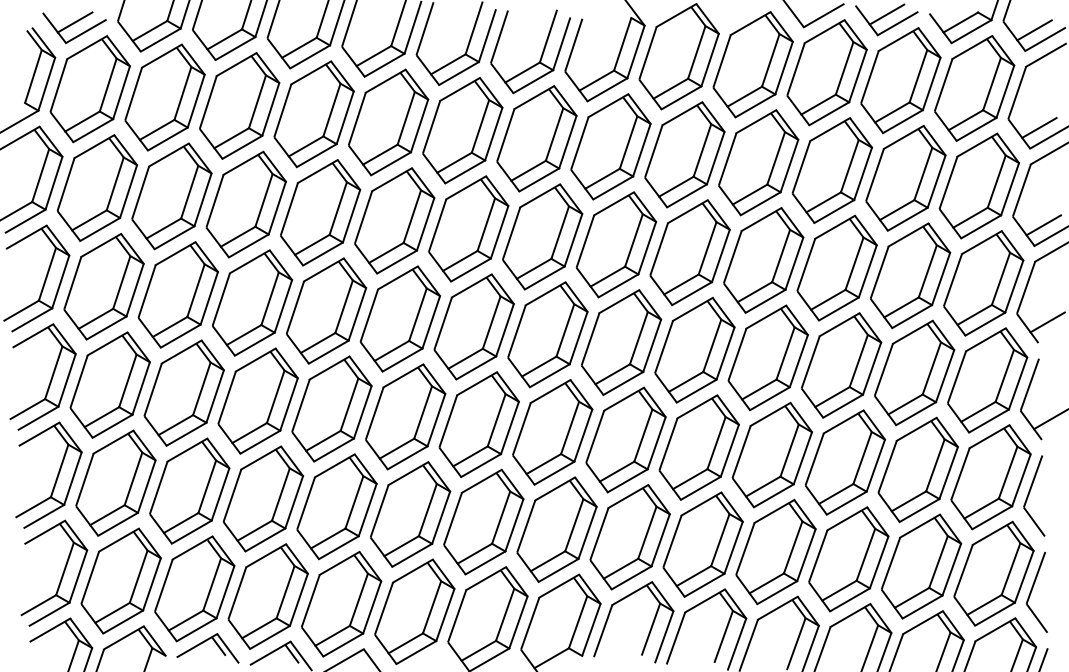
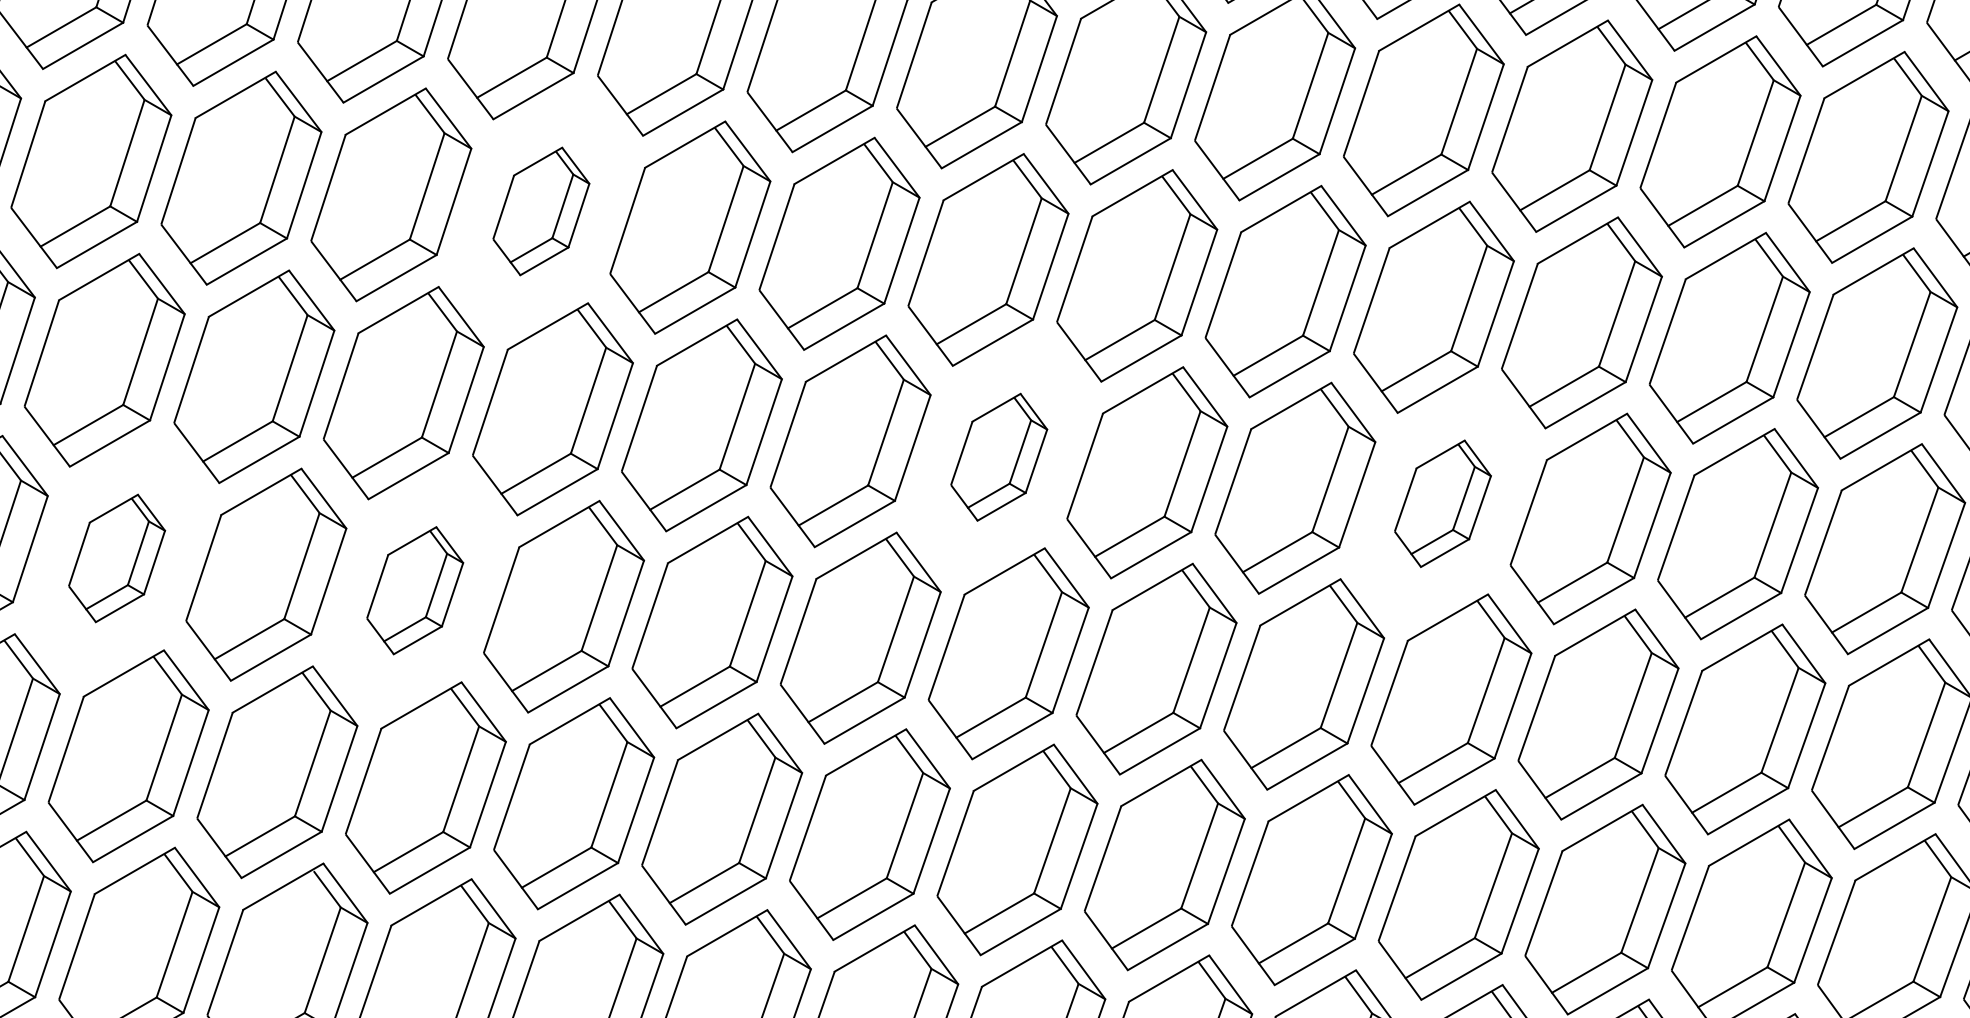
part: (320, 212) -> (540, 210), size x0.6
part: (547, 334) -> (998, 456), size x0.6
part: (767, 357) -> (1441, 502), size x0.6
part: (109, 384) -> (115, 557), size x0.6
part: (257, 400) -> (414, 589), size x0.6

